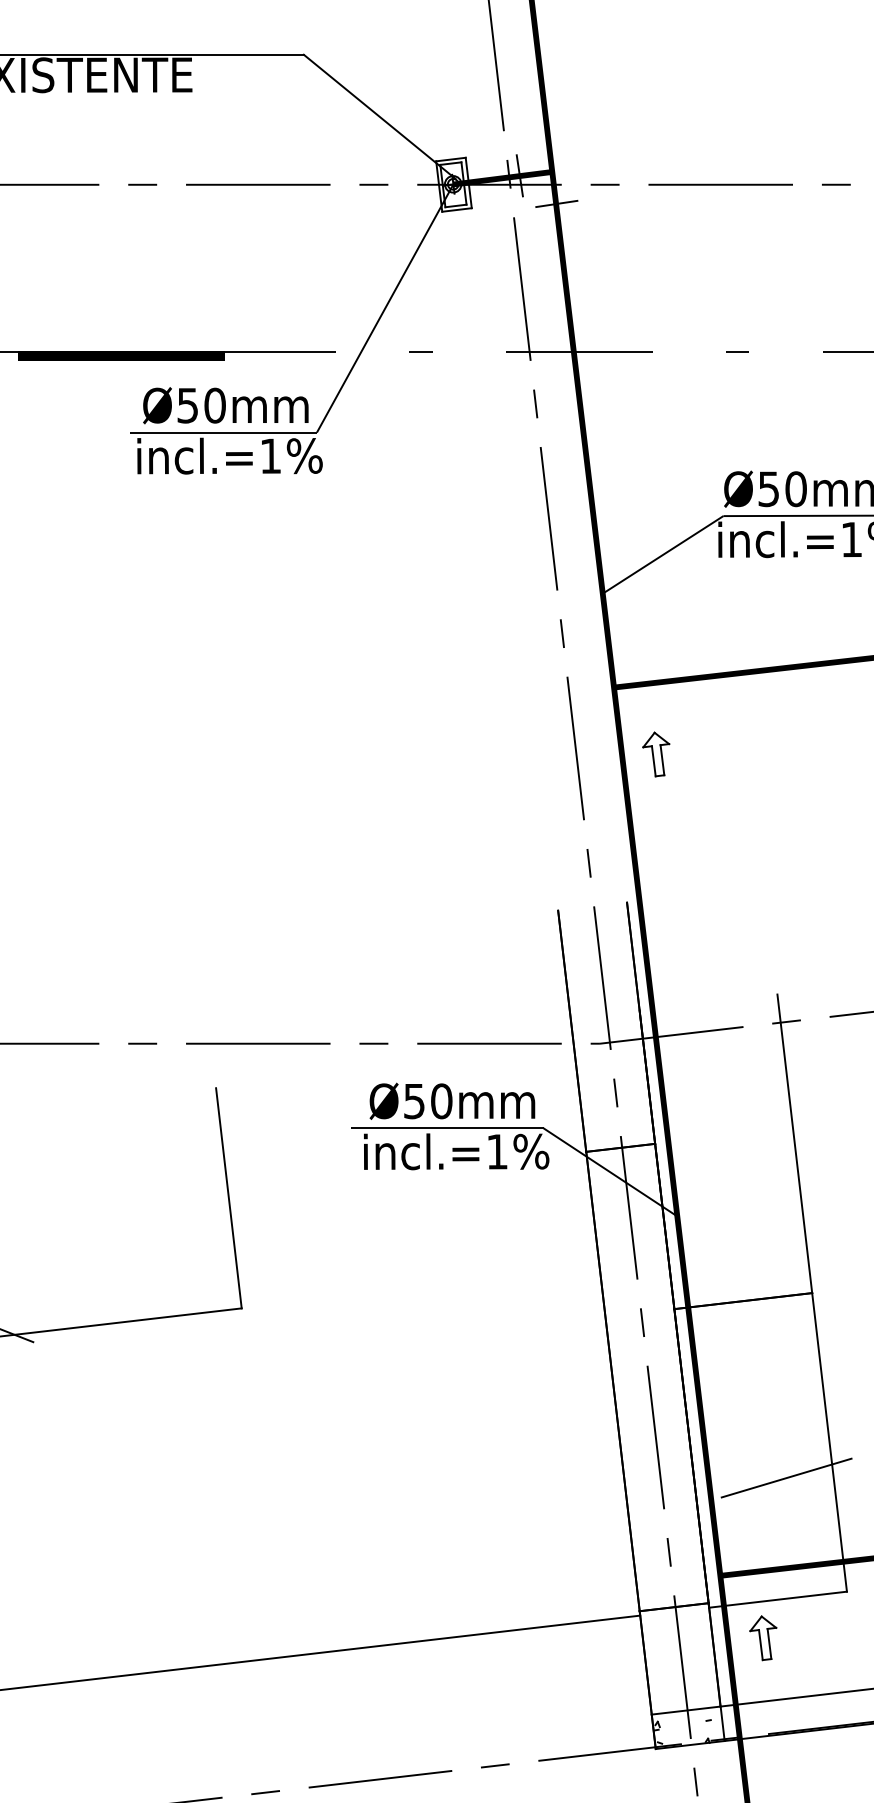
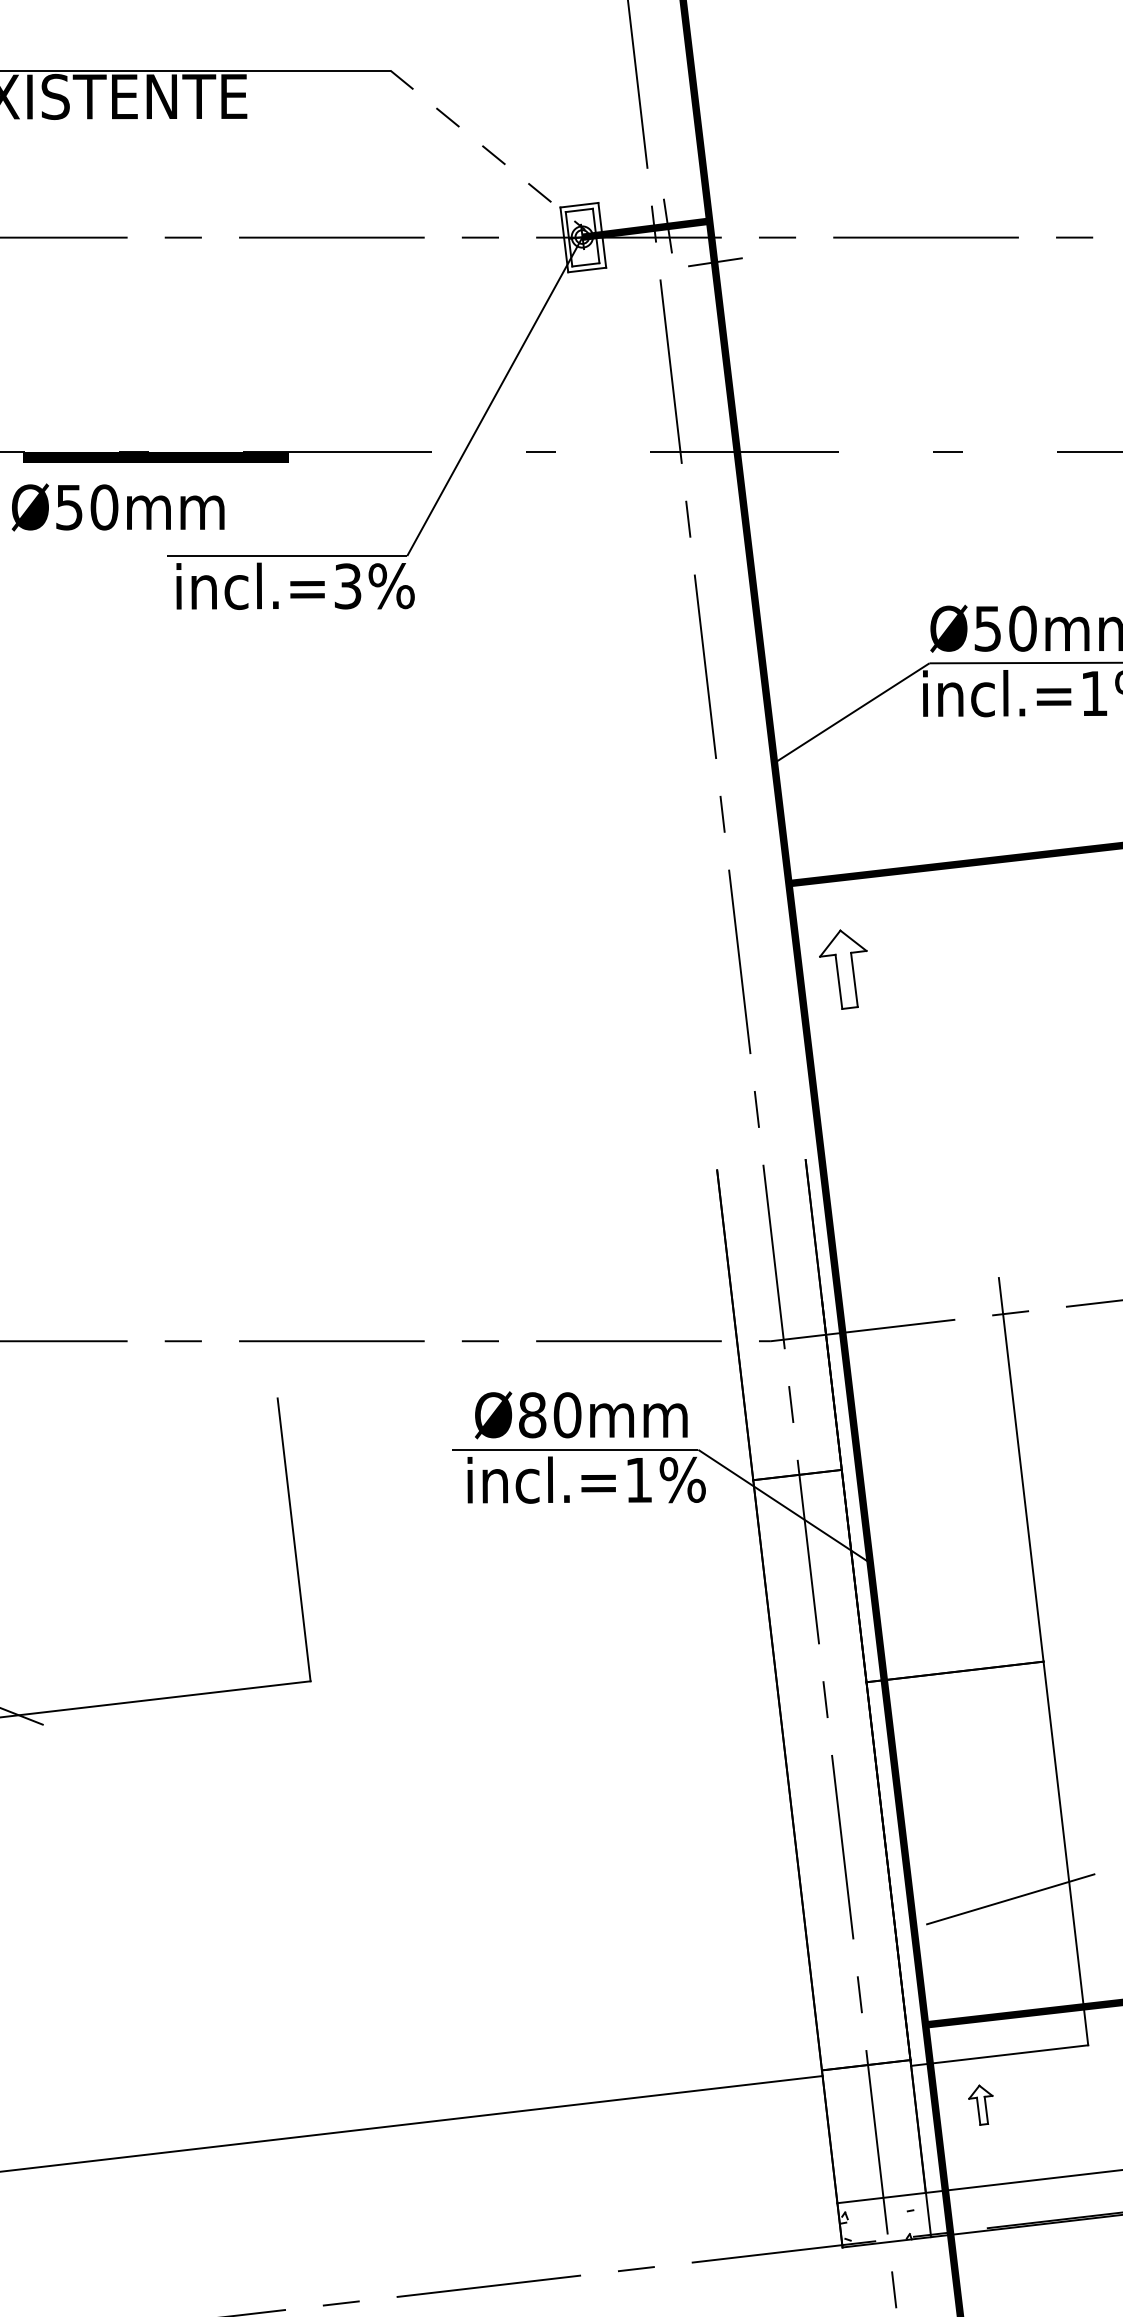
line: (379, 116) -> (487, 150), solid -> dashed
text: (225, 405) -> (117, 507), moved
text: (270, 456) -> (347, 586), incl.=1%%% -> incl.=3%%%
part: (655, 754) -> (842, 969), size x1.4
text: (414, 1101) -> (532, 1415), Ø50mm -> Ø80mm
part: (763, 1638) -> (980, 2105), size x0.7

